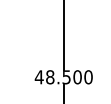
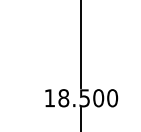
text: (39, 77) -> (49, 98), 48.500 -> 18.500

